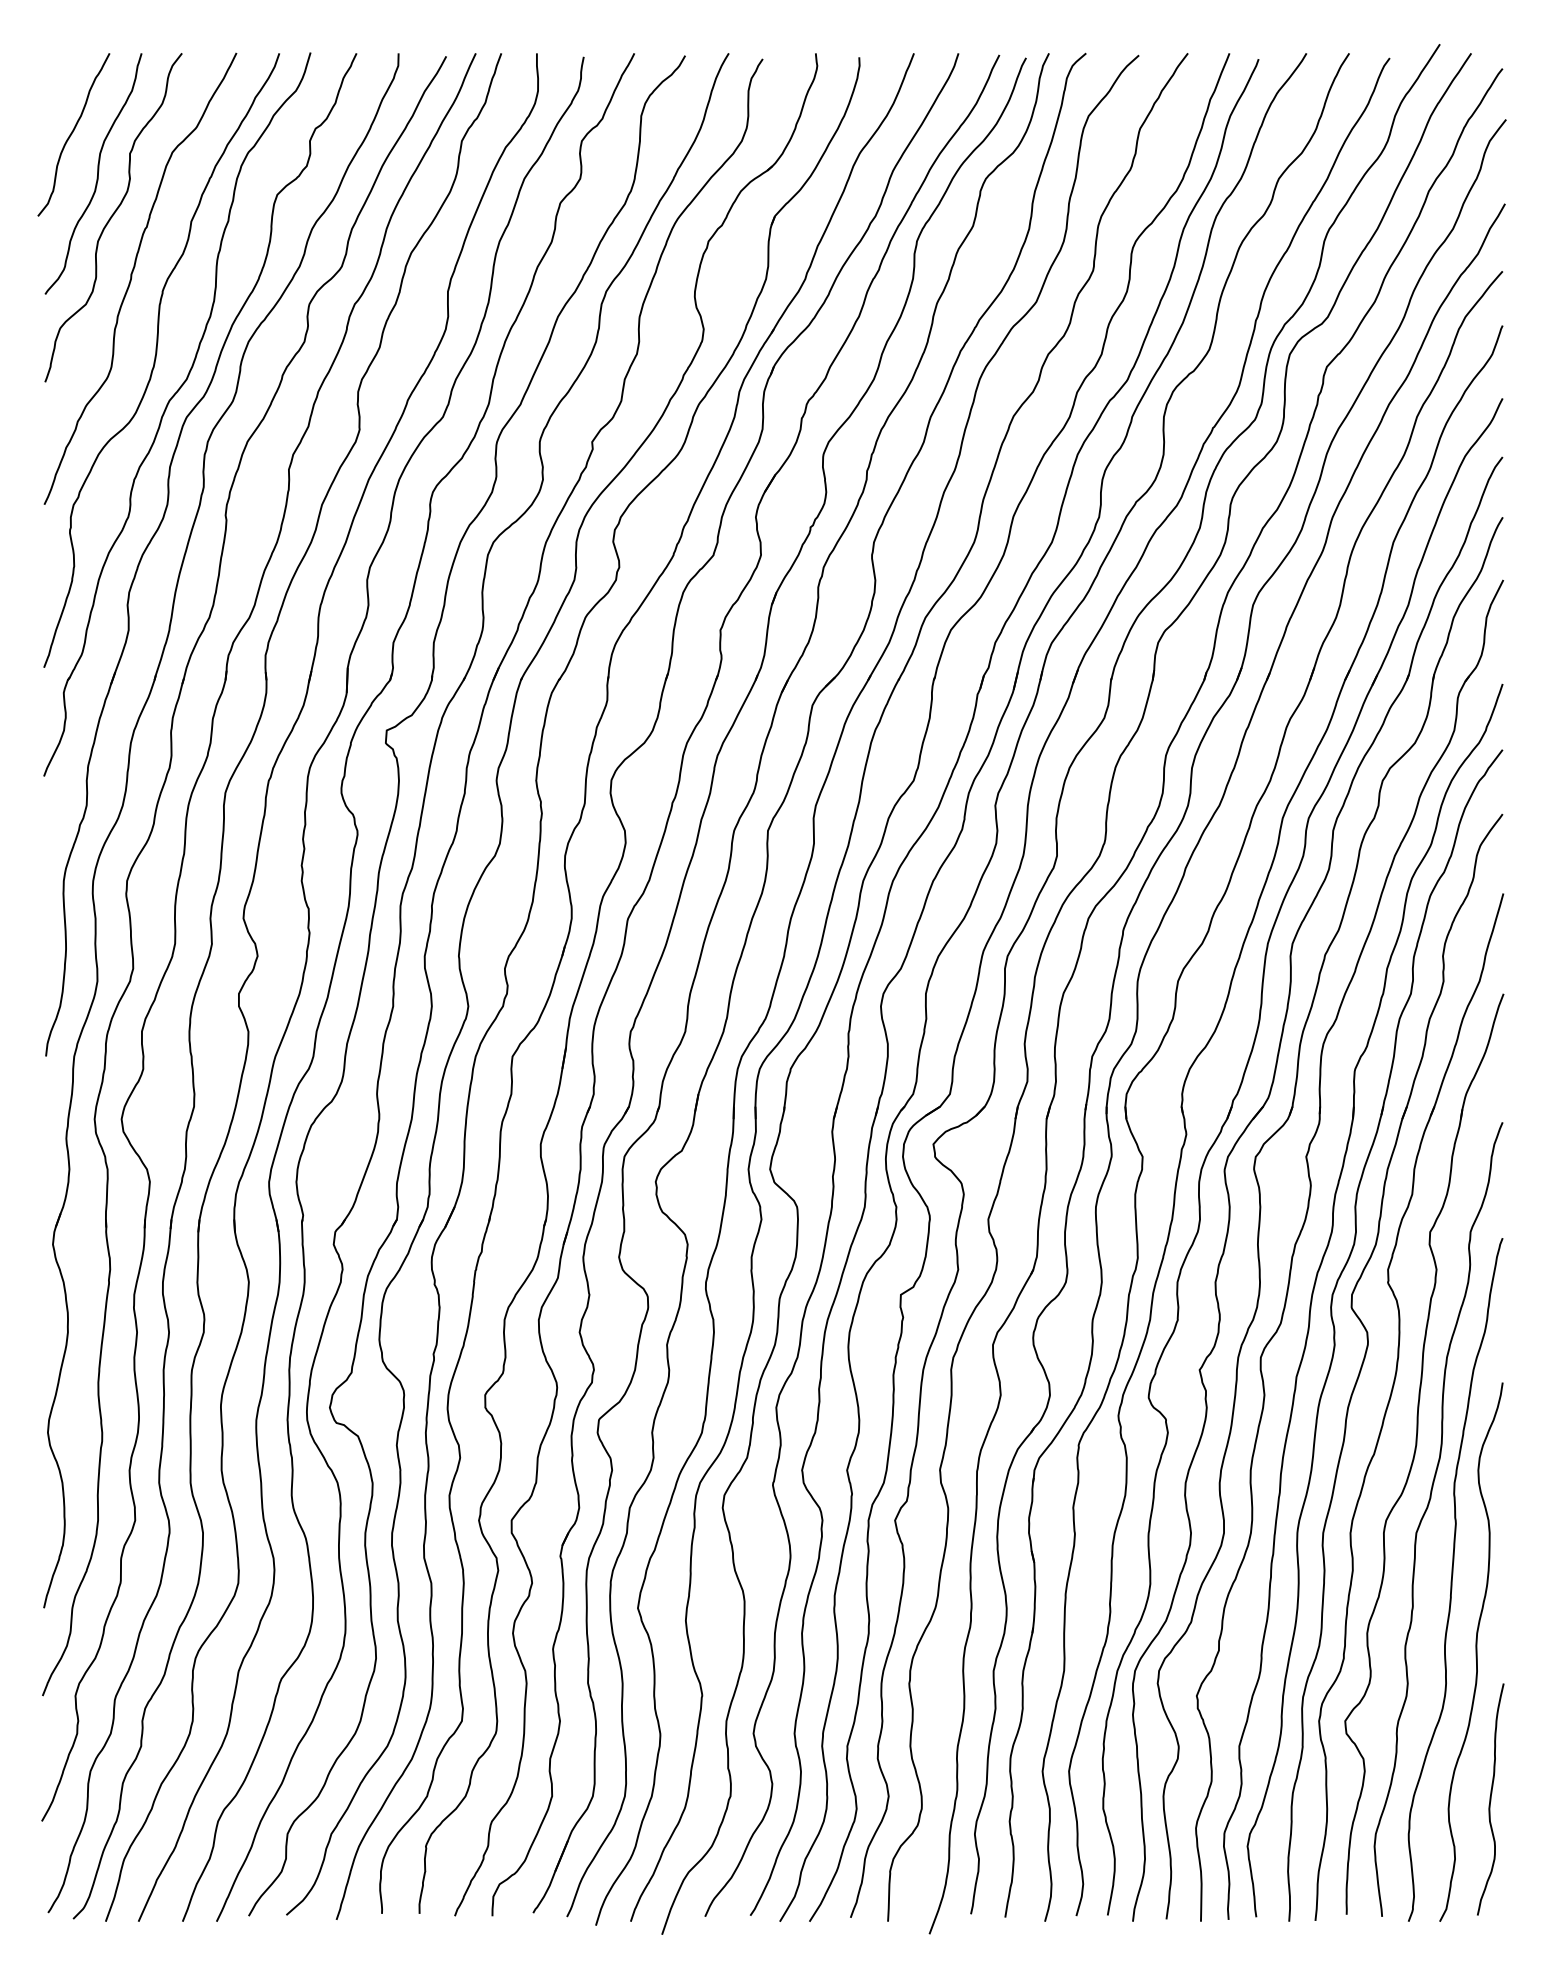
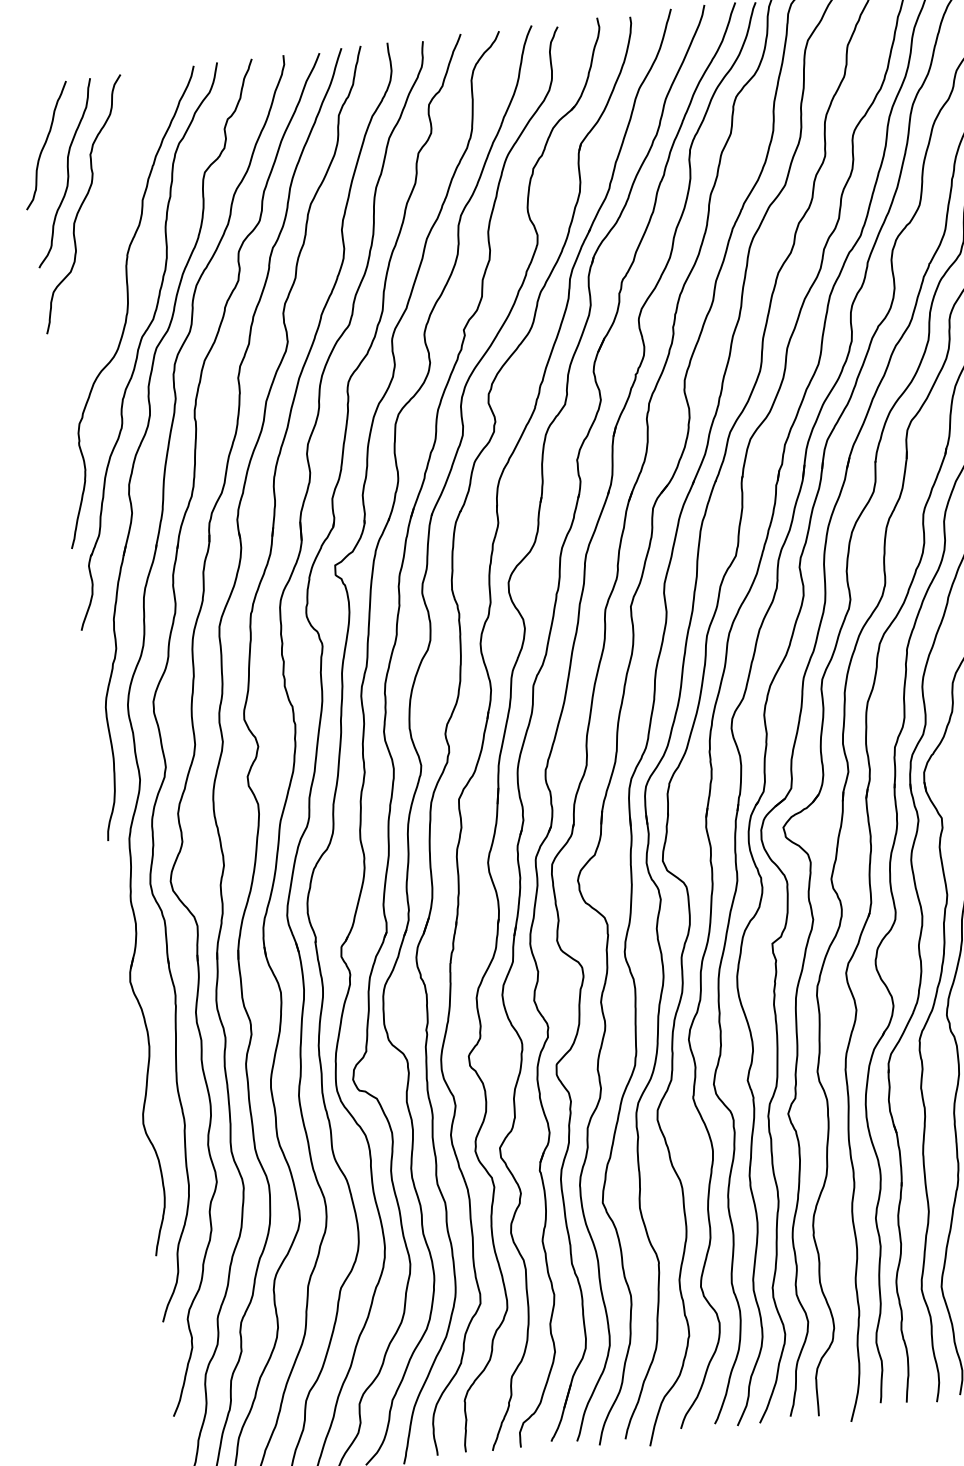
curve: (132, 277) -> (103, 247), removed

